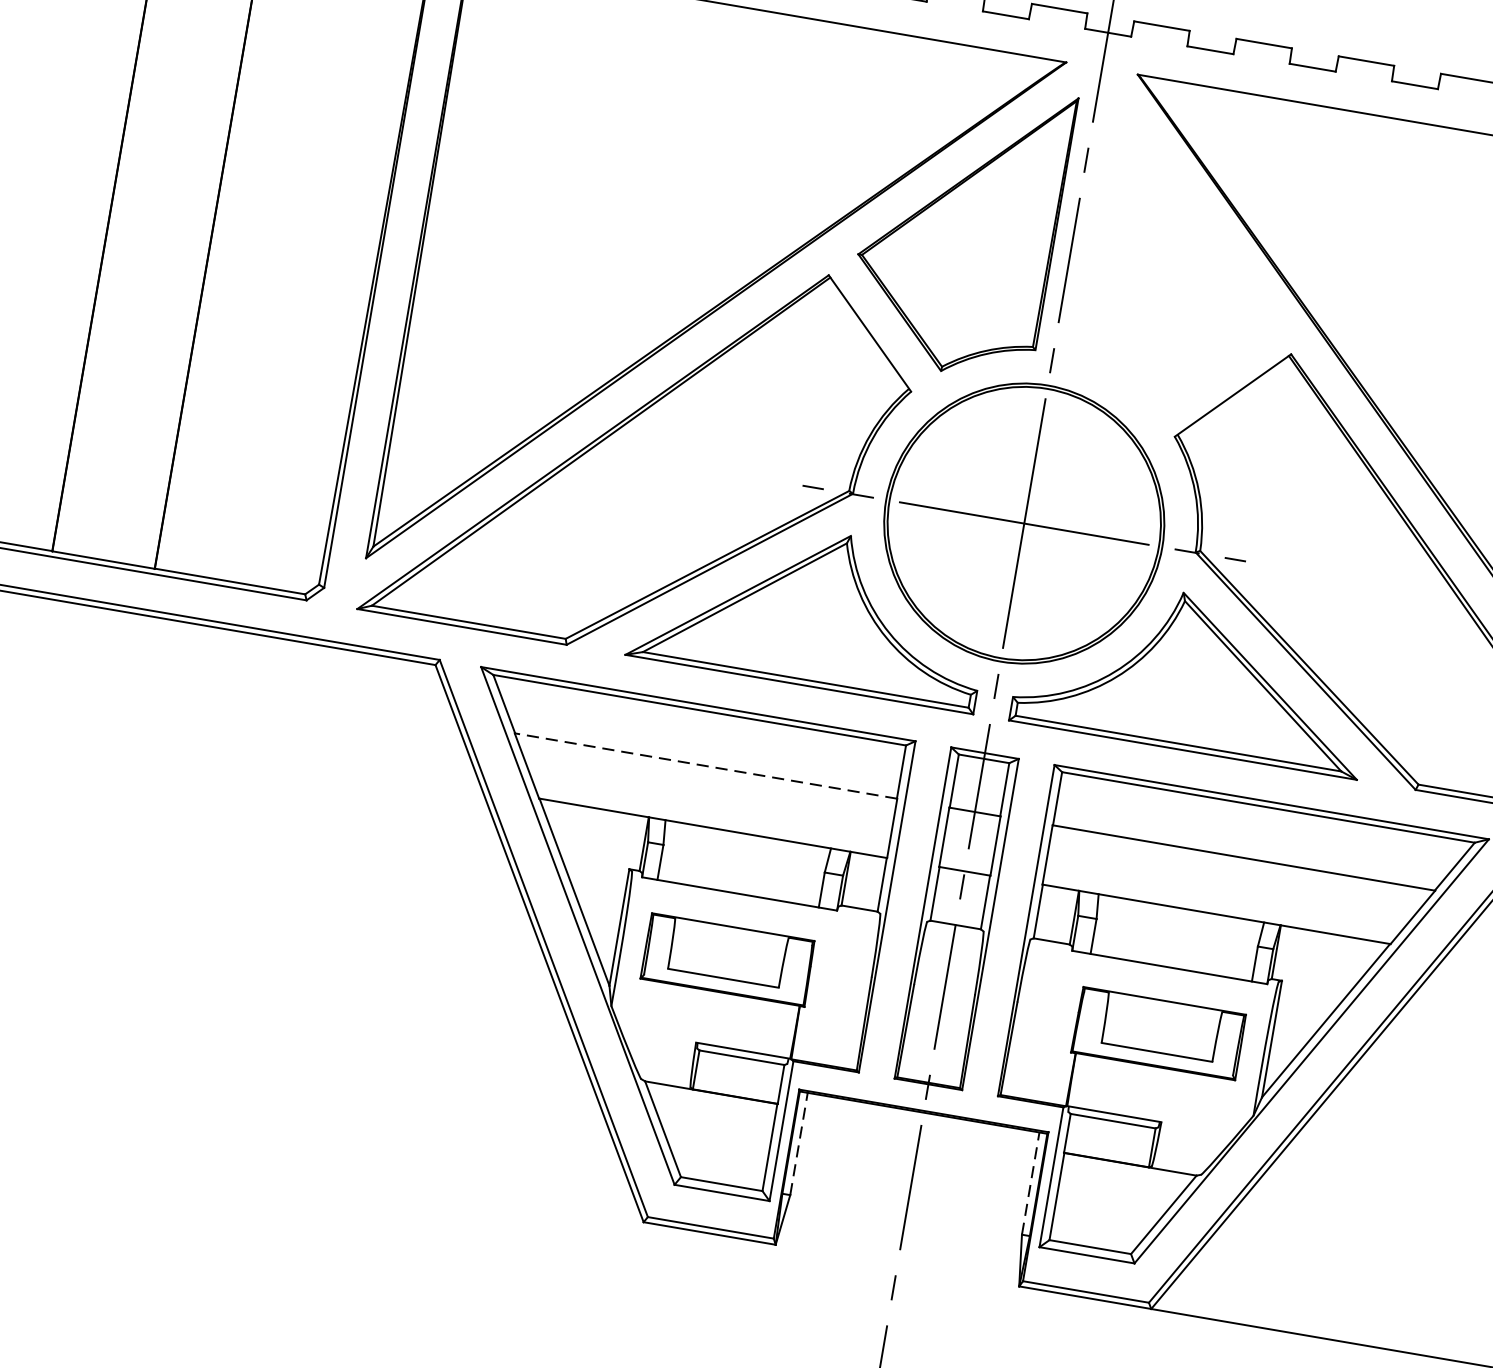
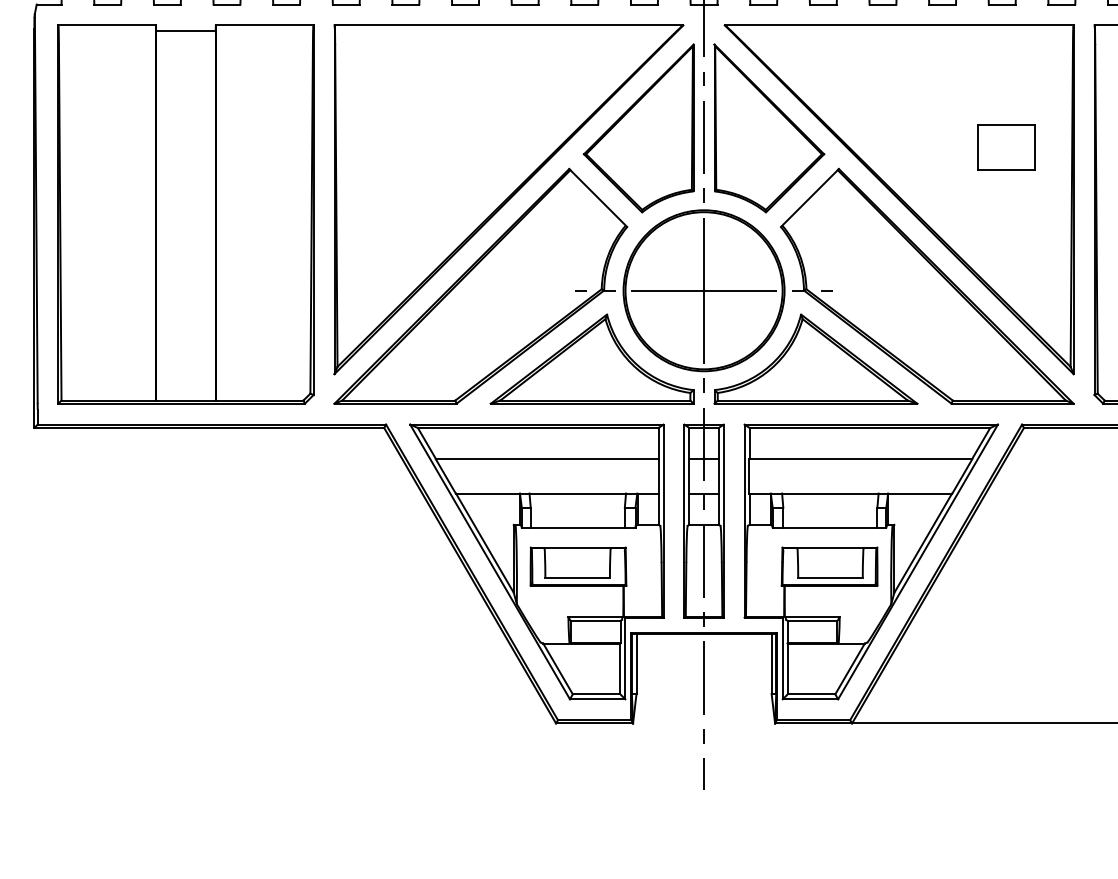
part: (1184, 264) -> (769, 128), added
line: (706, 765) -> (547, 458), dashed -> solid
line: (798, 1144) -> (636, 664), dashed -> solid
line: (1030, 1184) -> (771, 664), dashed -> solid

